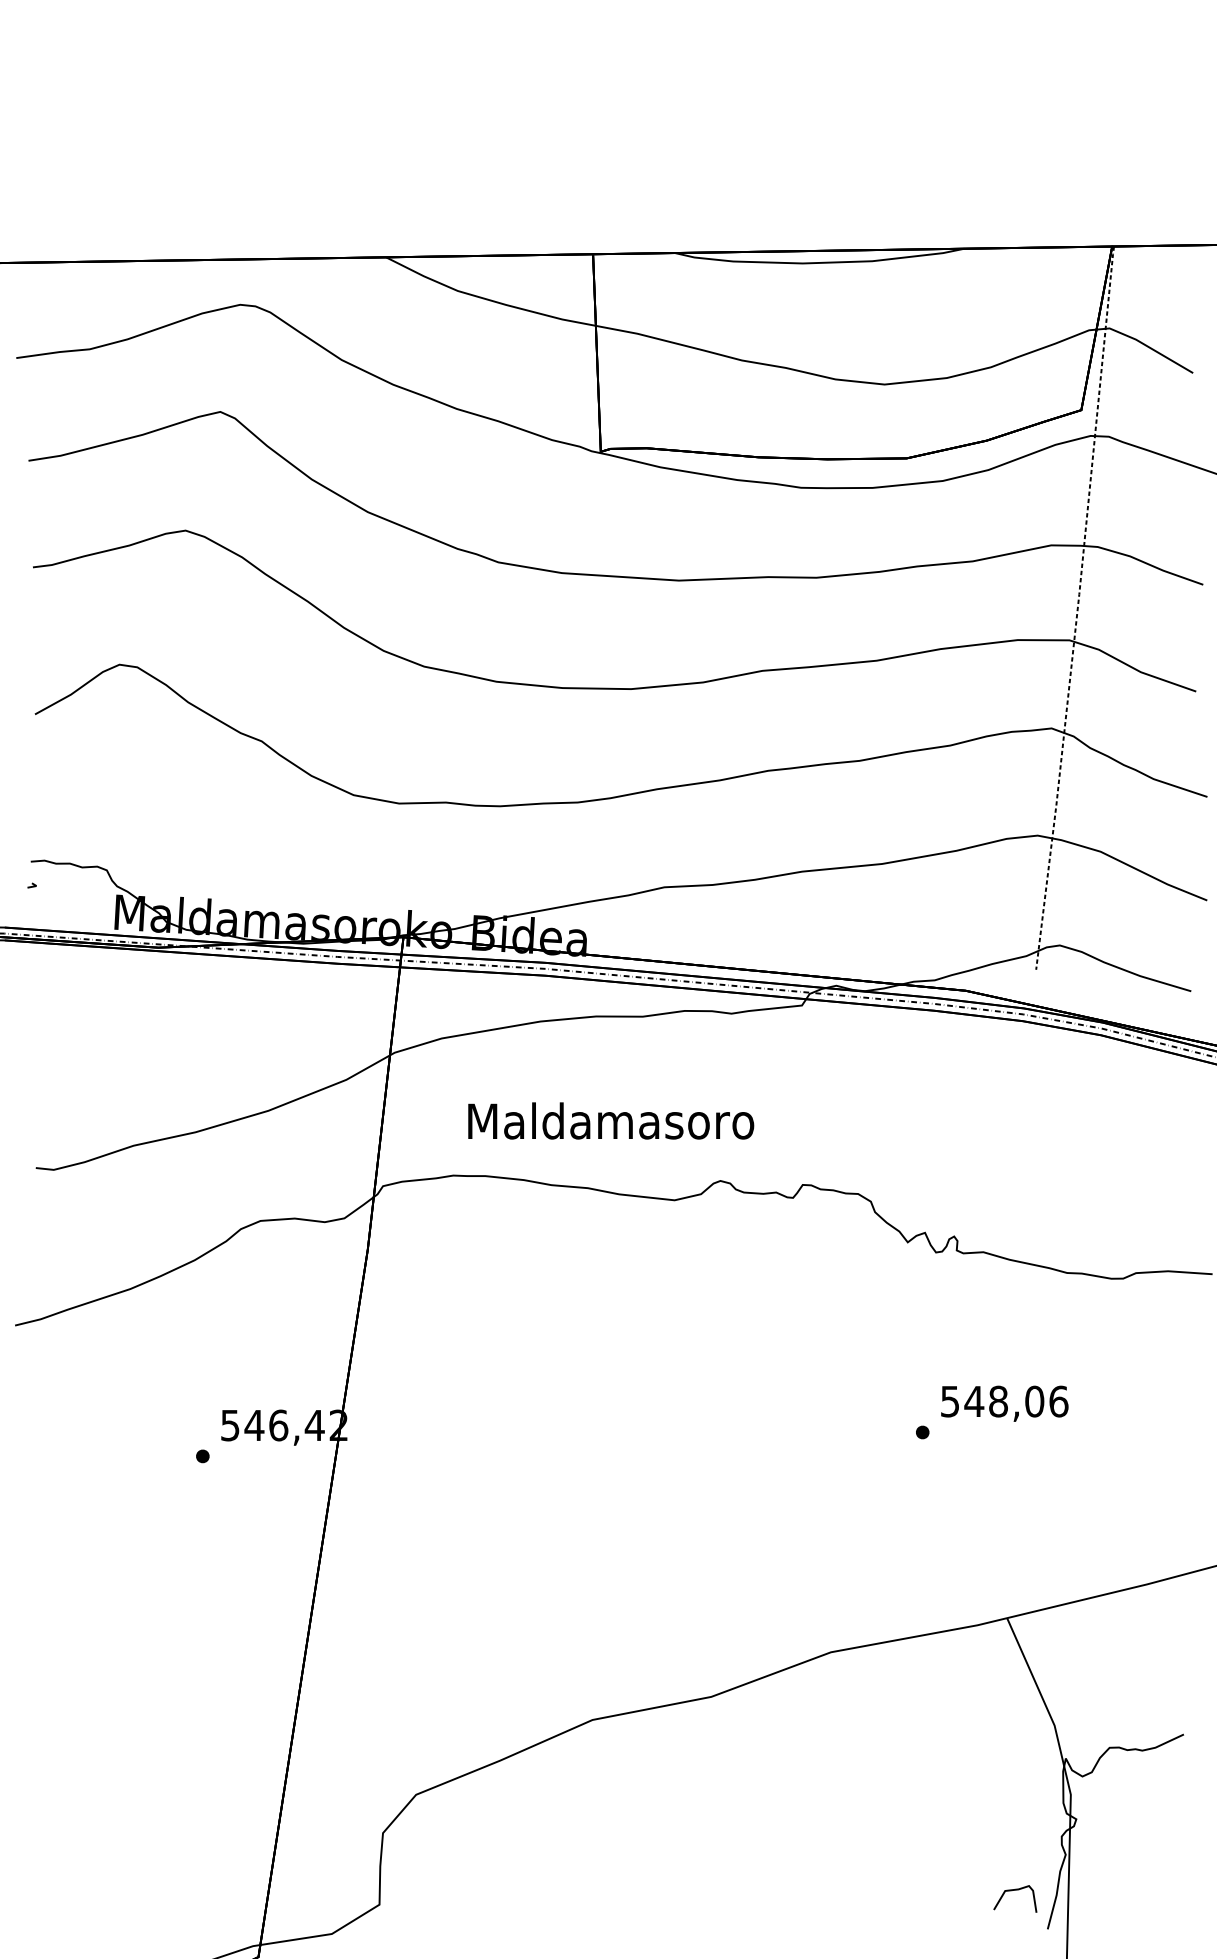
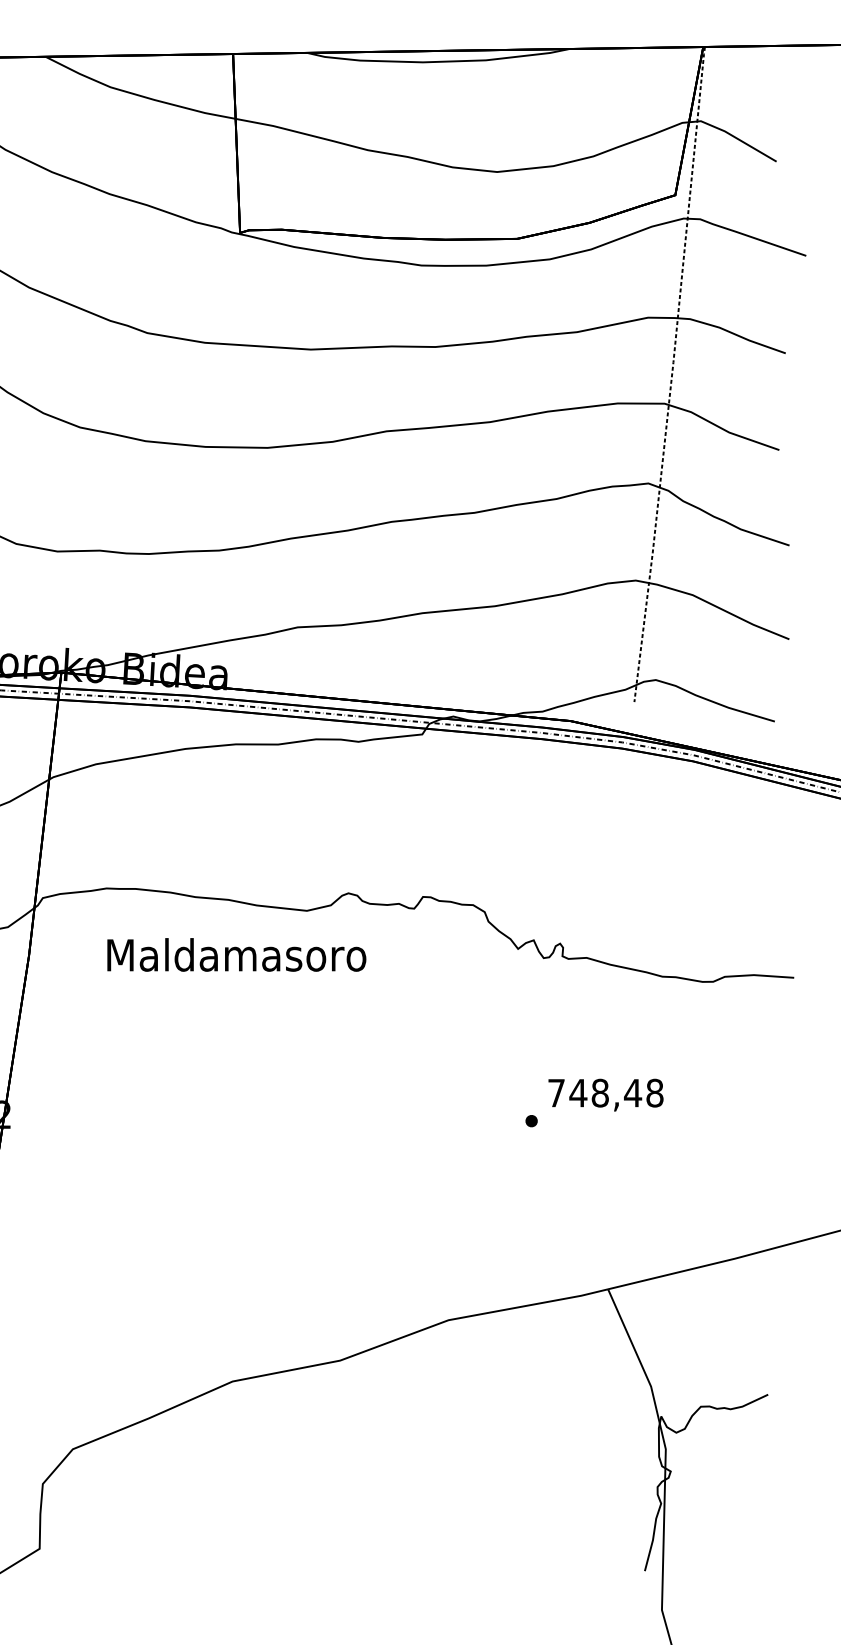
text: (611, 1120) -> (237, 954), moved
text: (1004, 1401) -> (605, 1093), 548,06 -> 748,48
curve: (1015, 1890) -> (615, 1535), removed

